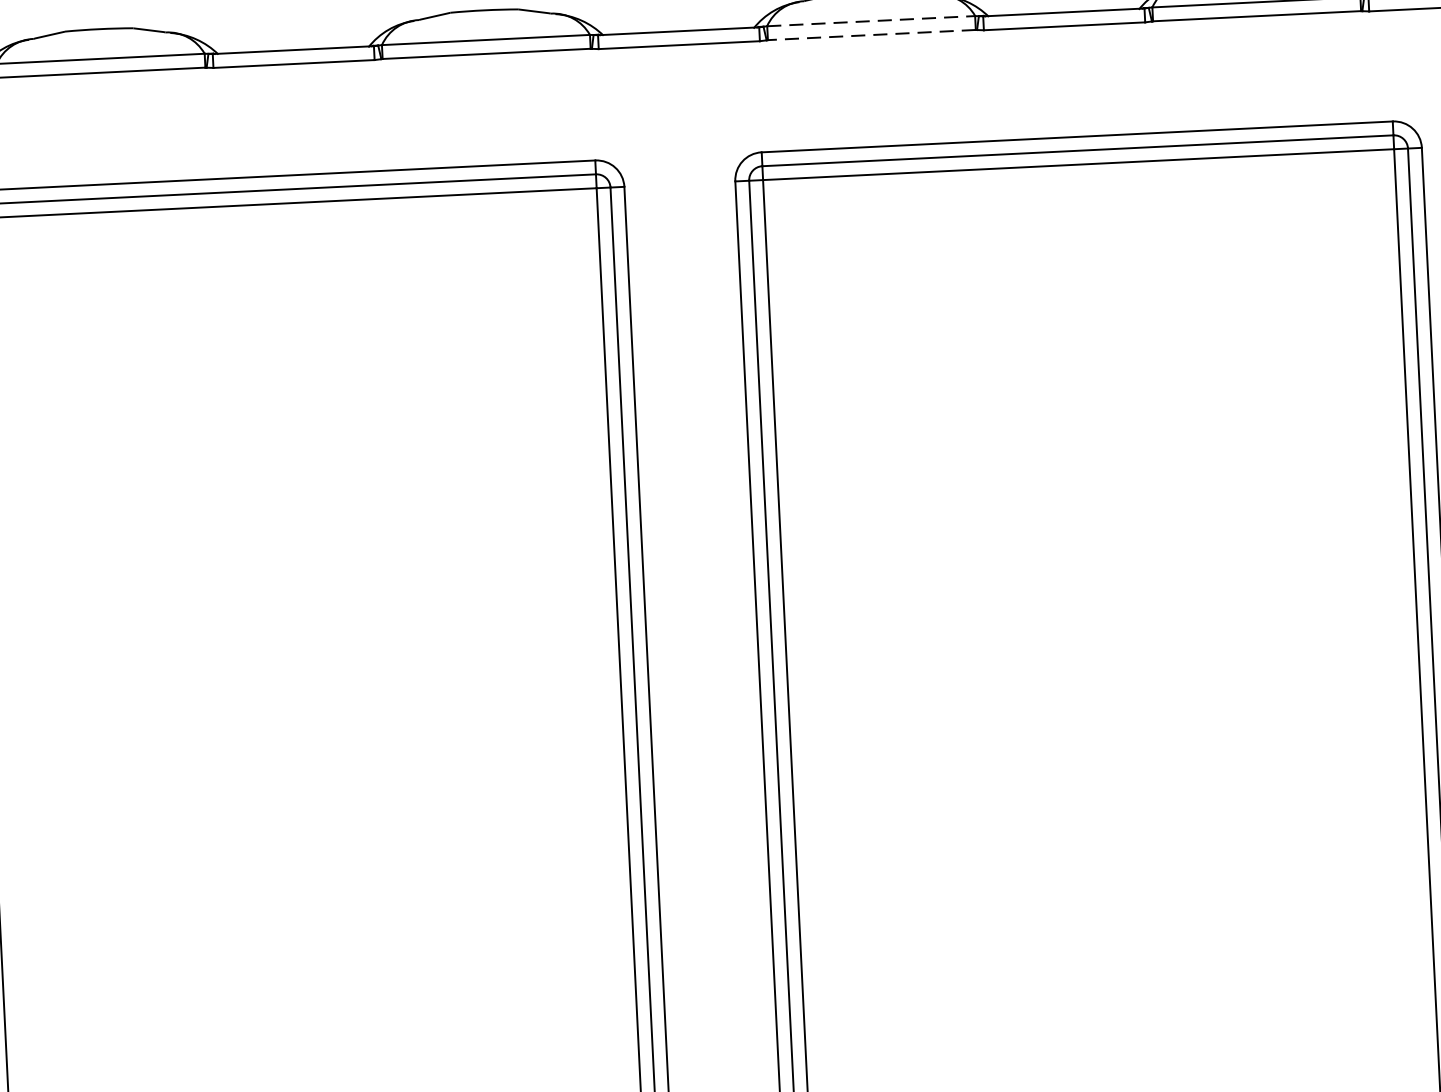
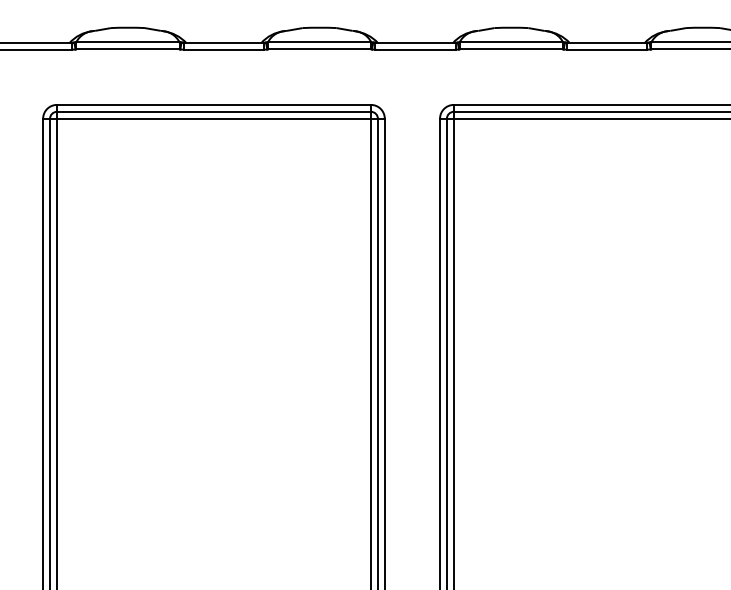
line: (871, 21) -> (511, 42), dashed -> solid
line: (872, 35) -> (511, 49), dashed -> solid

